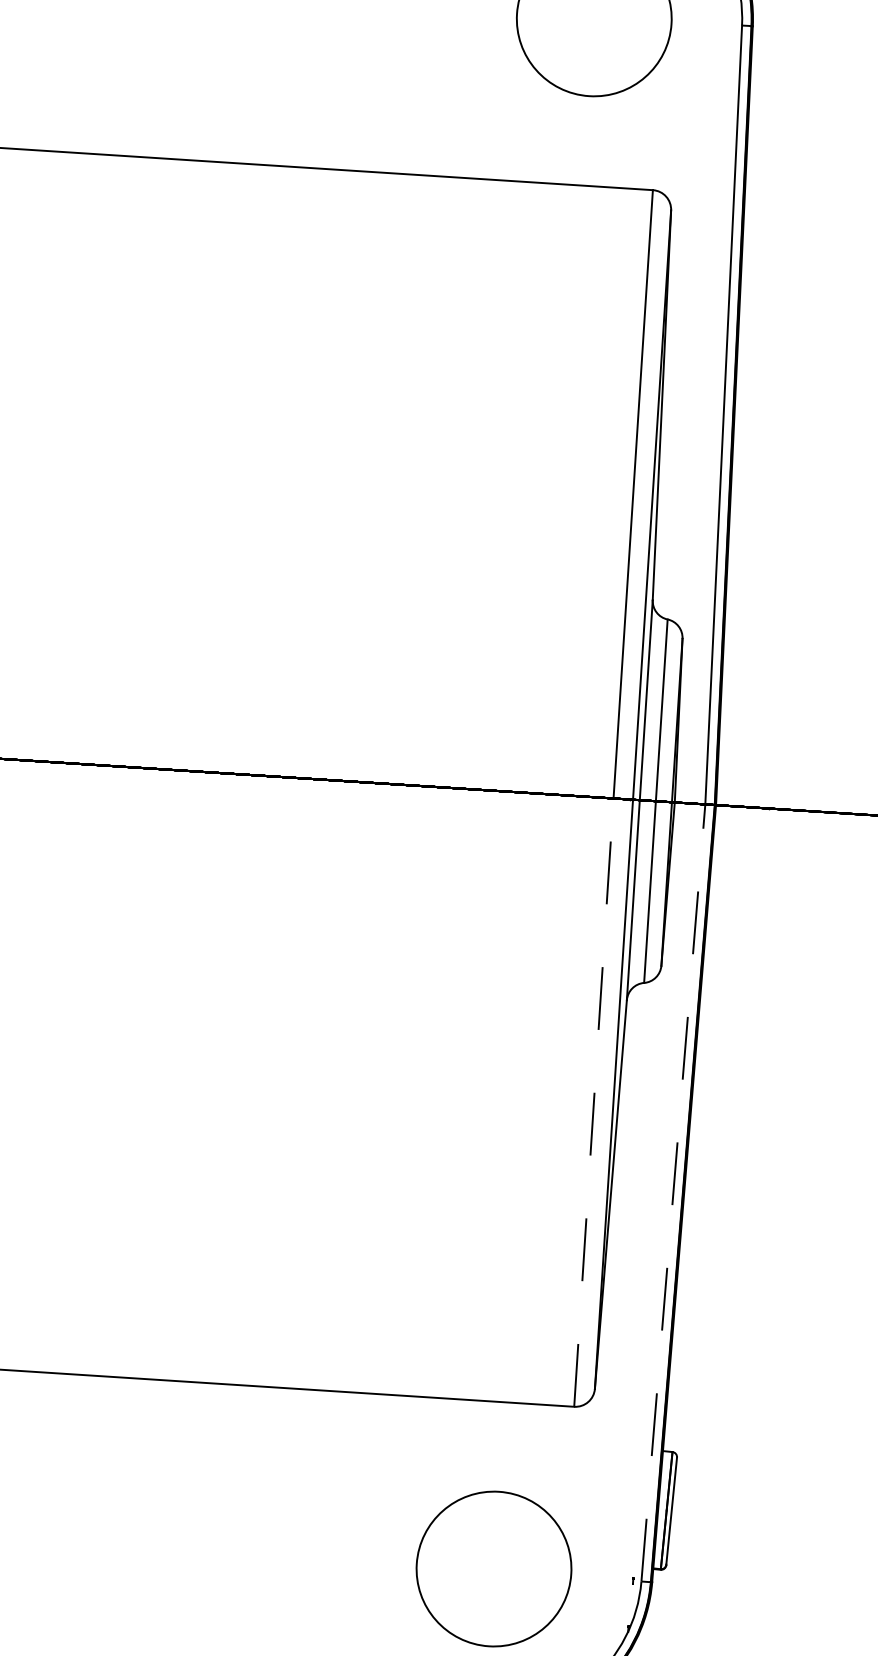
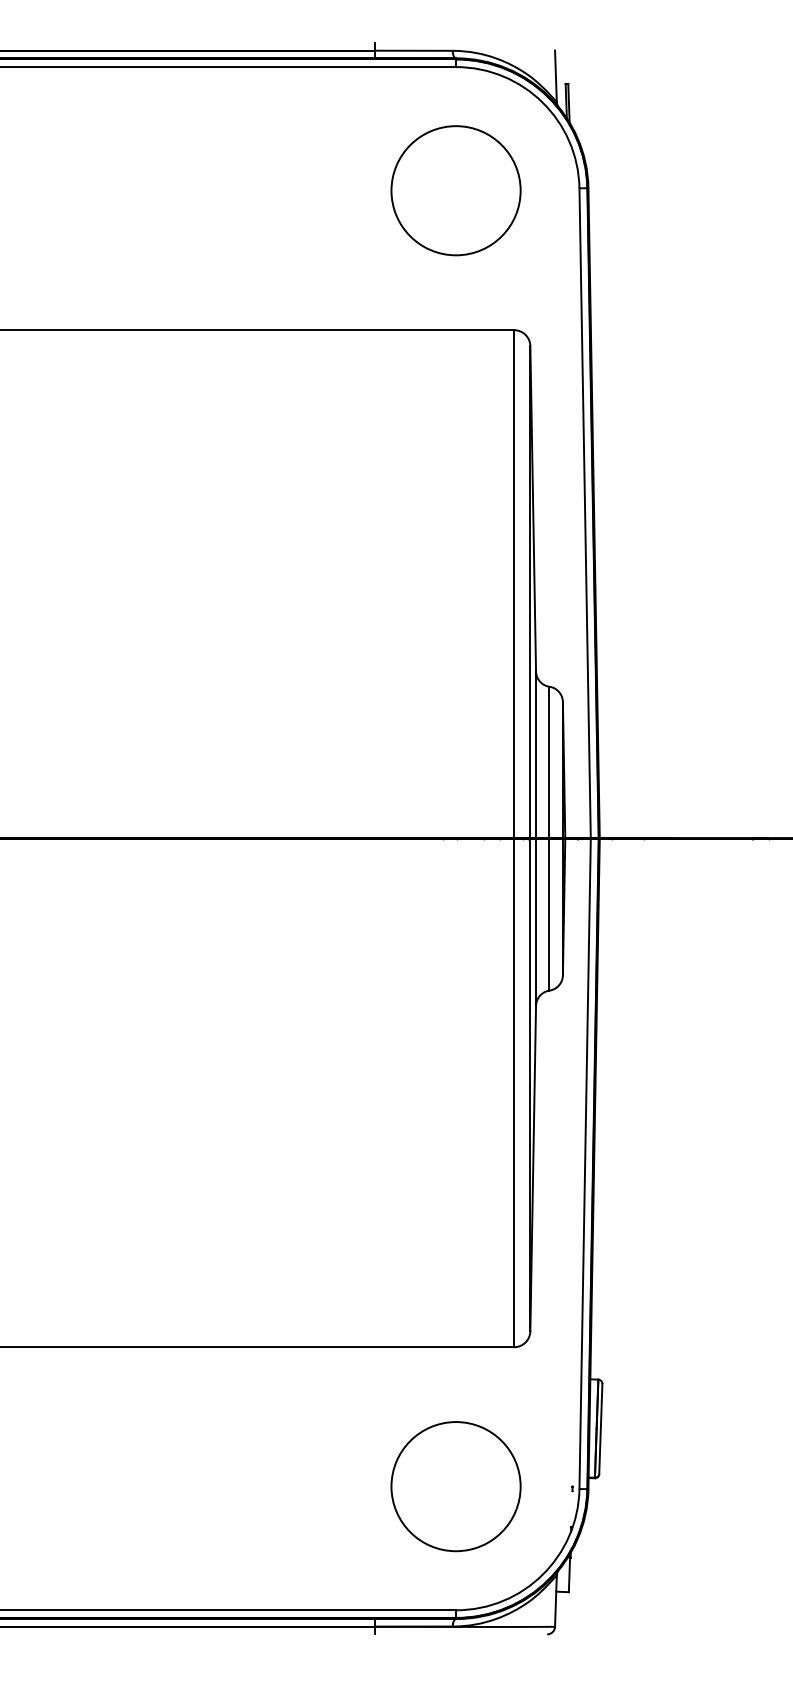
line: (594, 1102) -> (514, 1092), dashed -> solid
line: (673, 1192) -> (585, 1163), dashed -> solid

